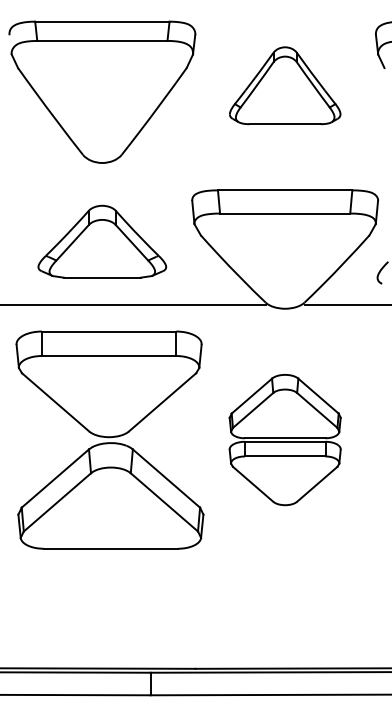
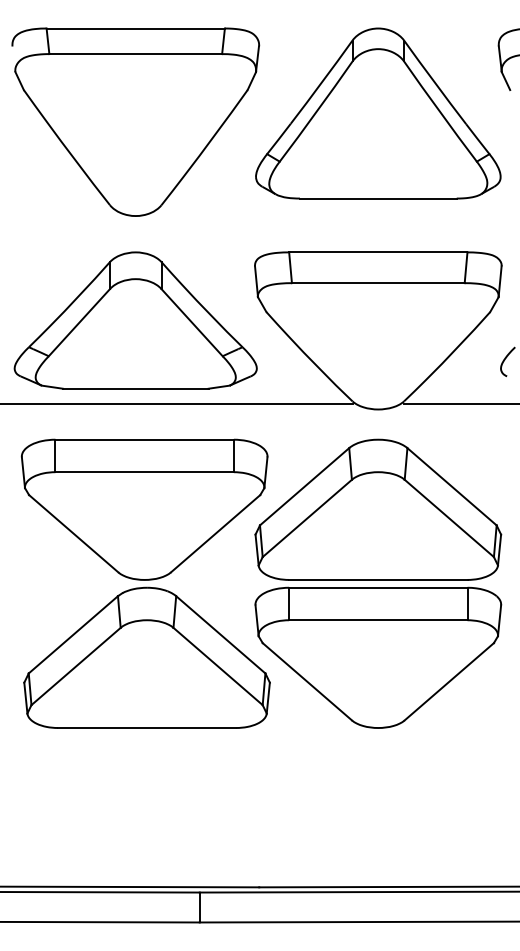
part: (285, 85) -> (378, 113), size x1.67
part: (102, 241) -> (135, 320), size x1.43
part: (285, 439) -> (378, 583), size x1.67

